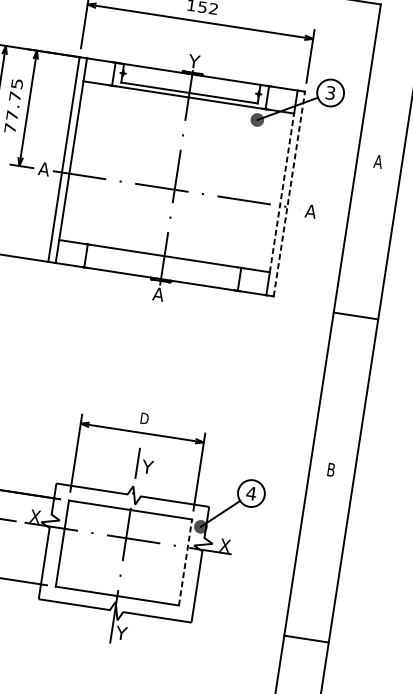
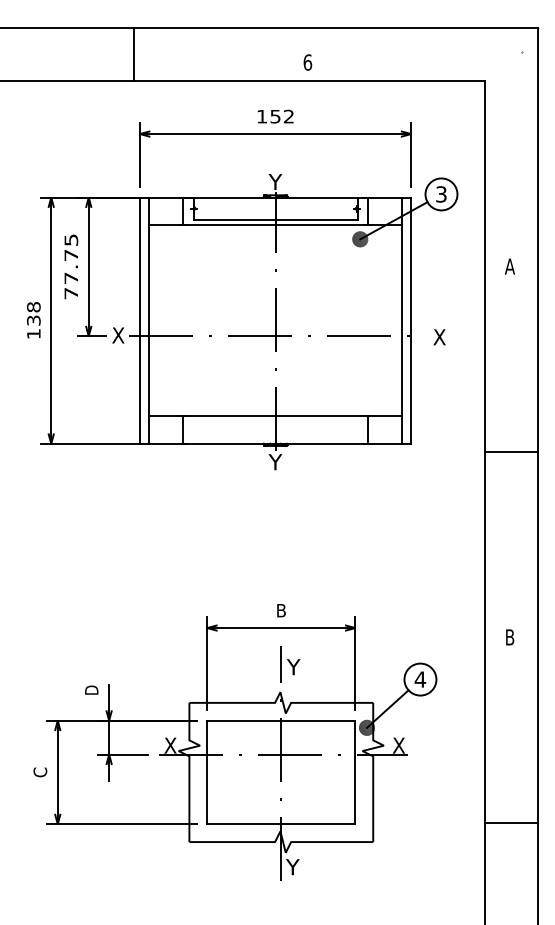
text: (43, 169) -> (117, 335), A -> X
line: (282, 192) -> (402, 320), dashed -> solid
line: (289, 193) -> (411, 320), dashed -> solid
text: (310, 211) -> (439, 337), A -> X
text: (158, 294) -> (275, 462), A -> Y
text: (144, 418) -> (281, 610), D -> B
line: (185, 562) -> (355, 772), dashed -> solid
line: (306, 638) -> (511, 822), moved

